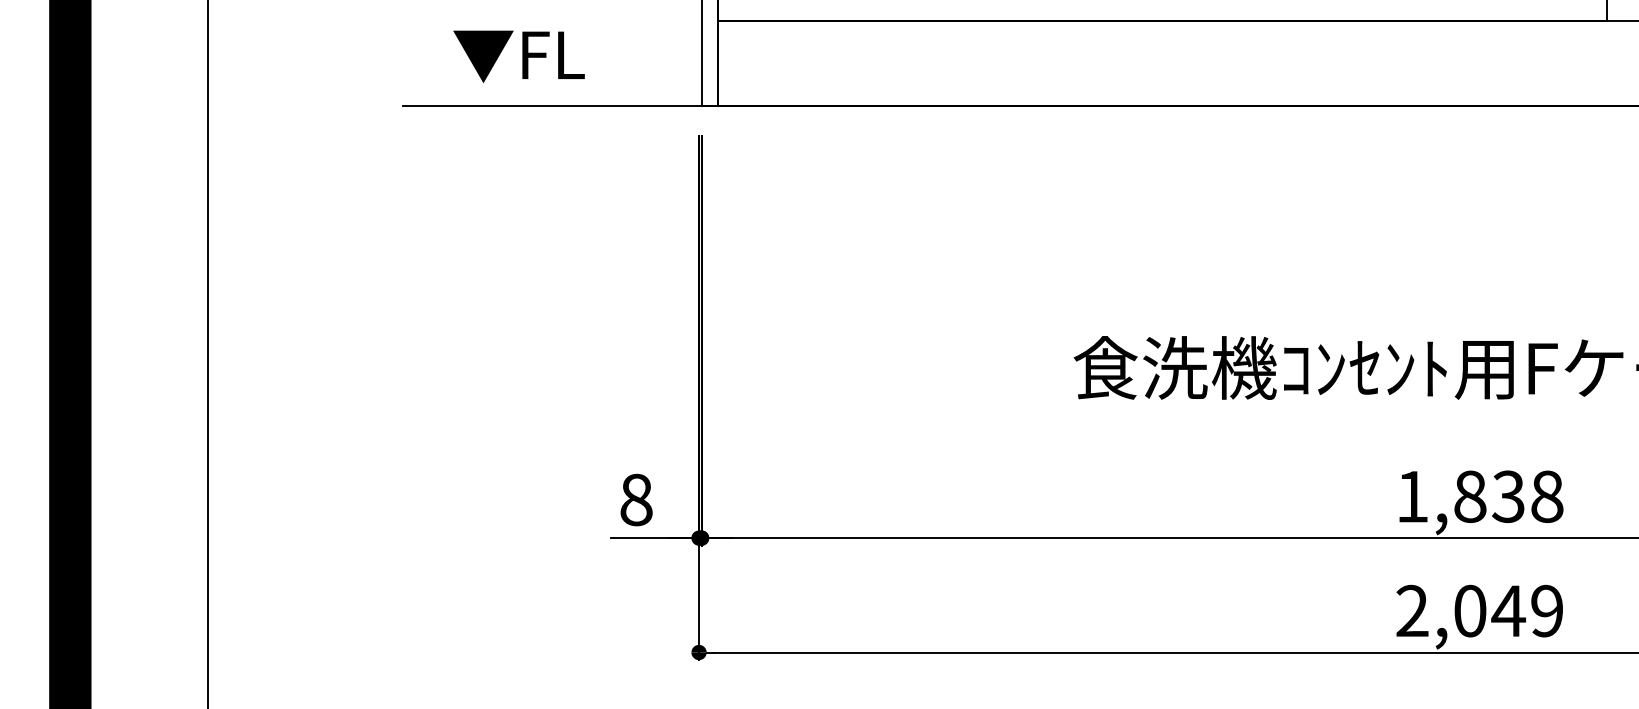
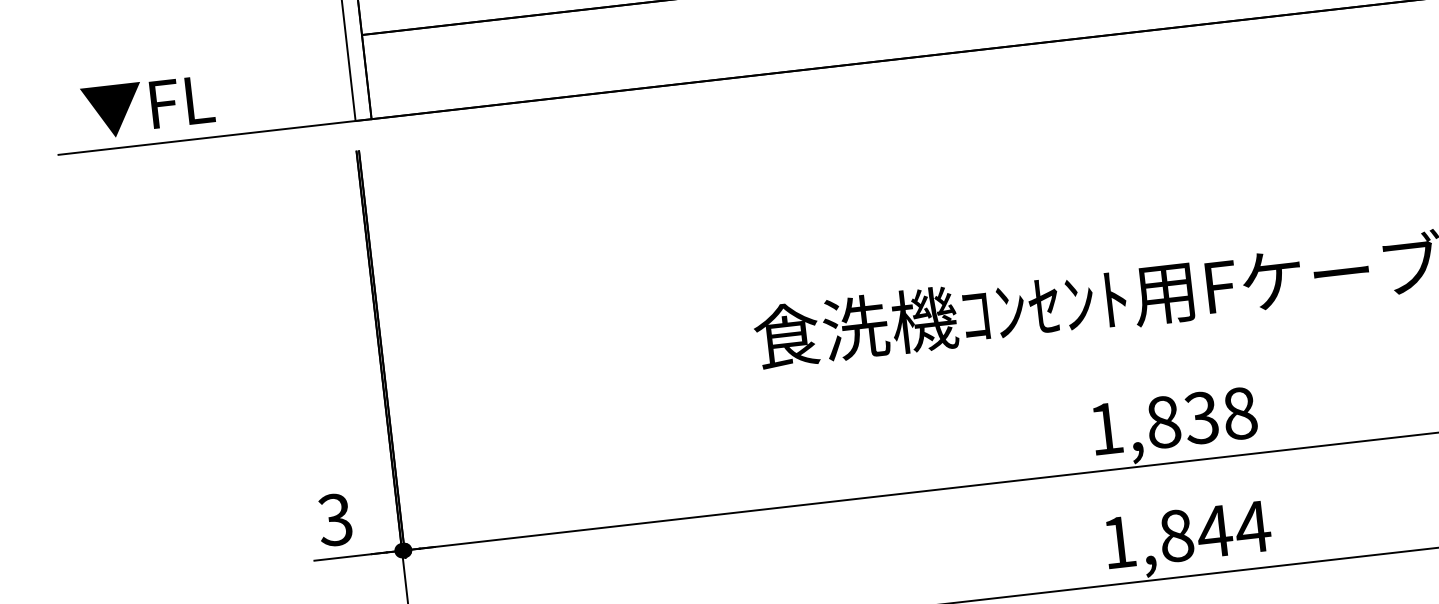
text: (518, 56) -> (147, 107), moved
text: (635, 499) -> (334, 519), 8 -> 3
text: (1480, 610) -> (1186, 534), 2,049 -> 1,844

